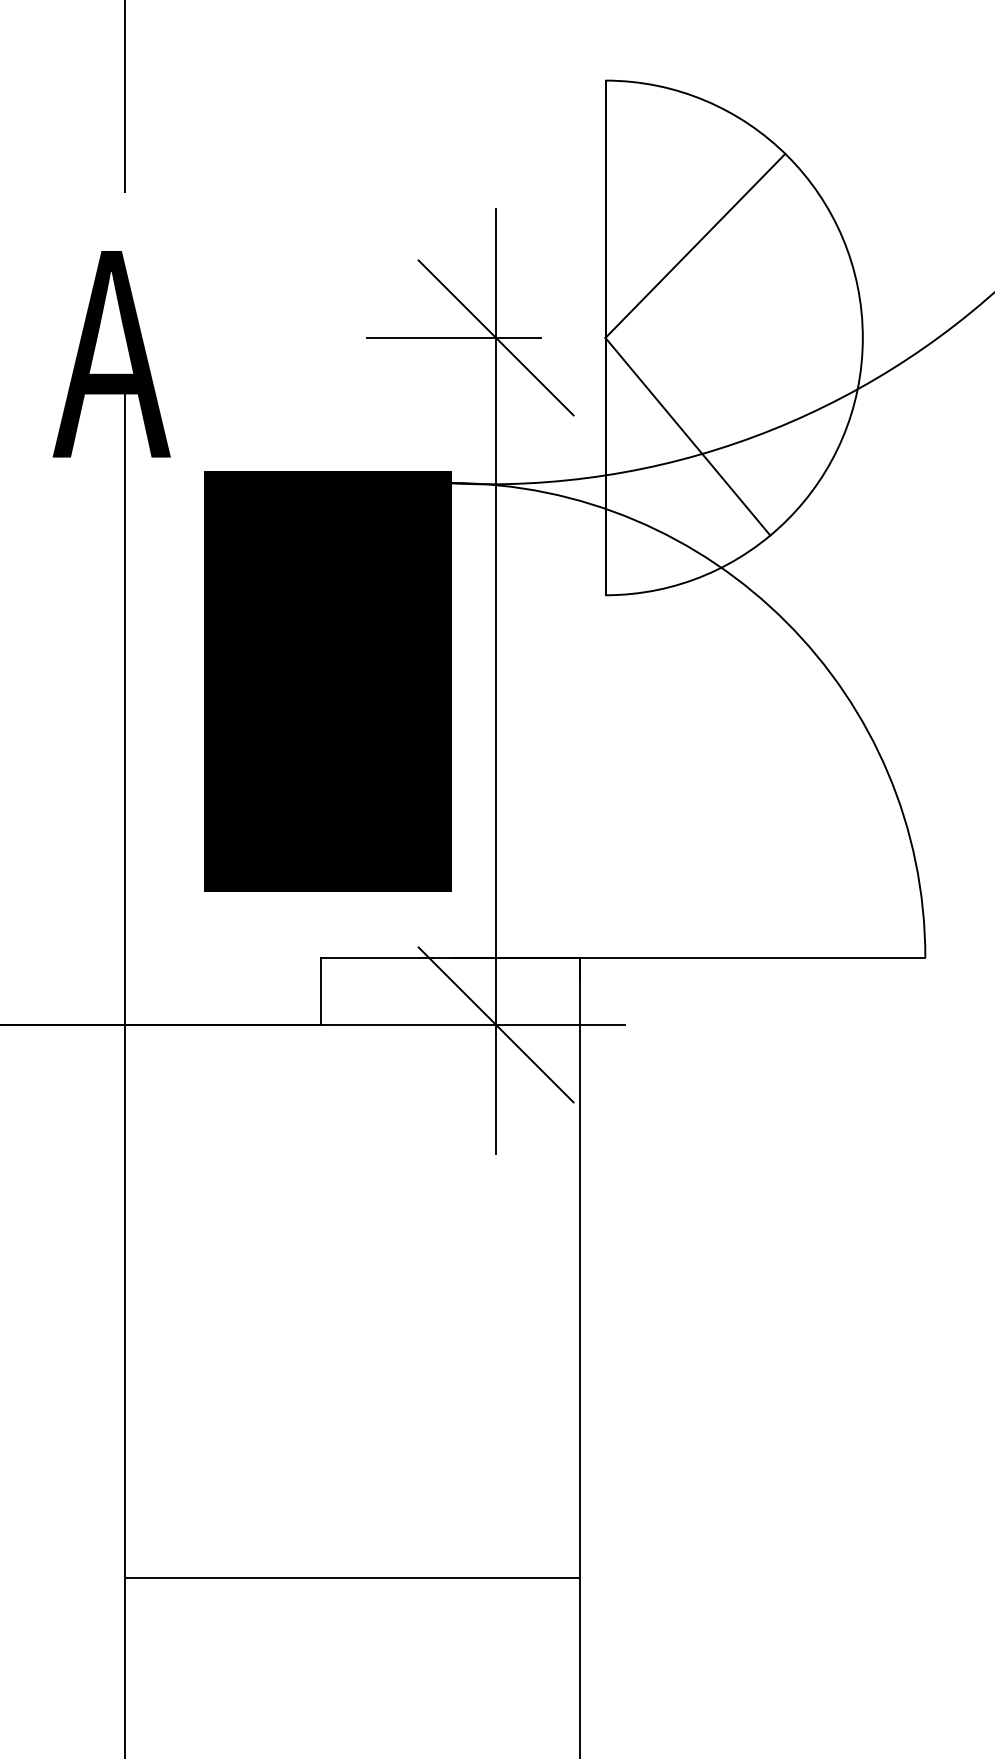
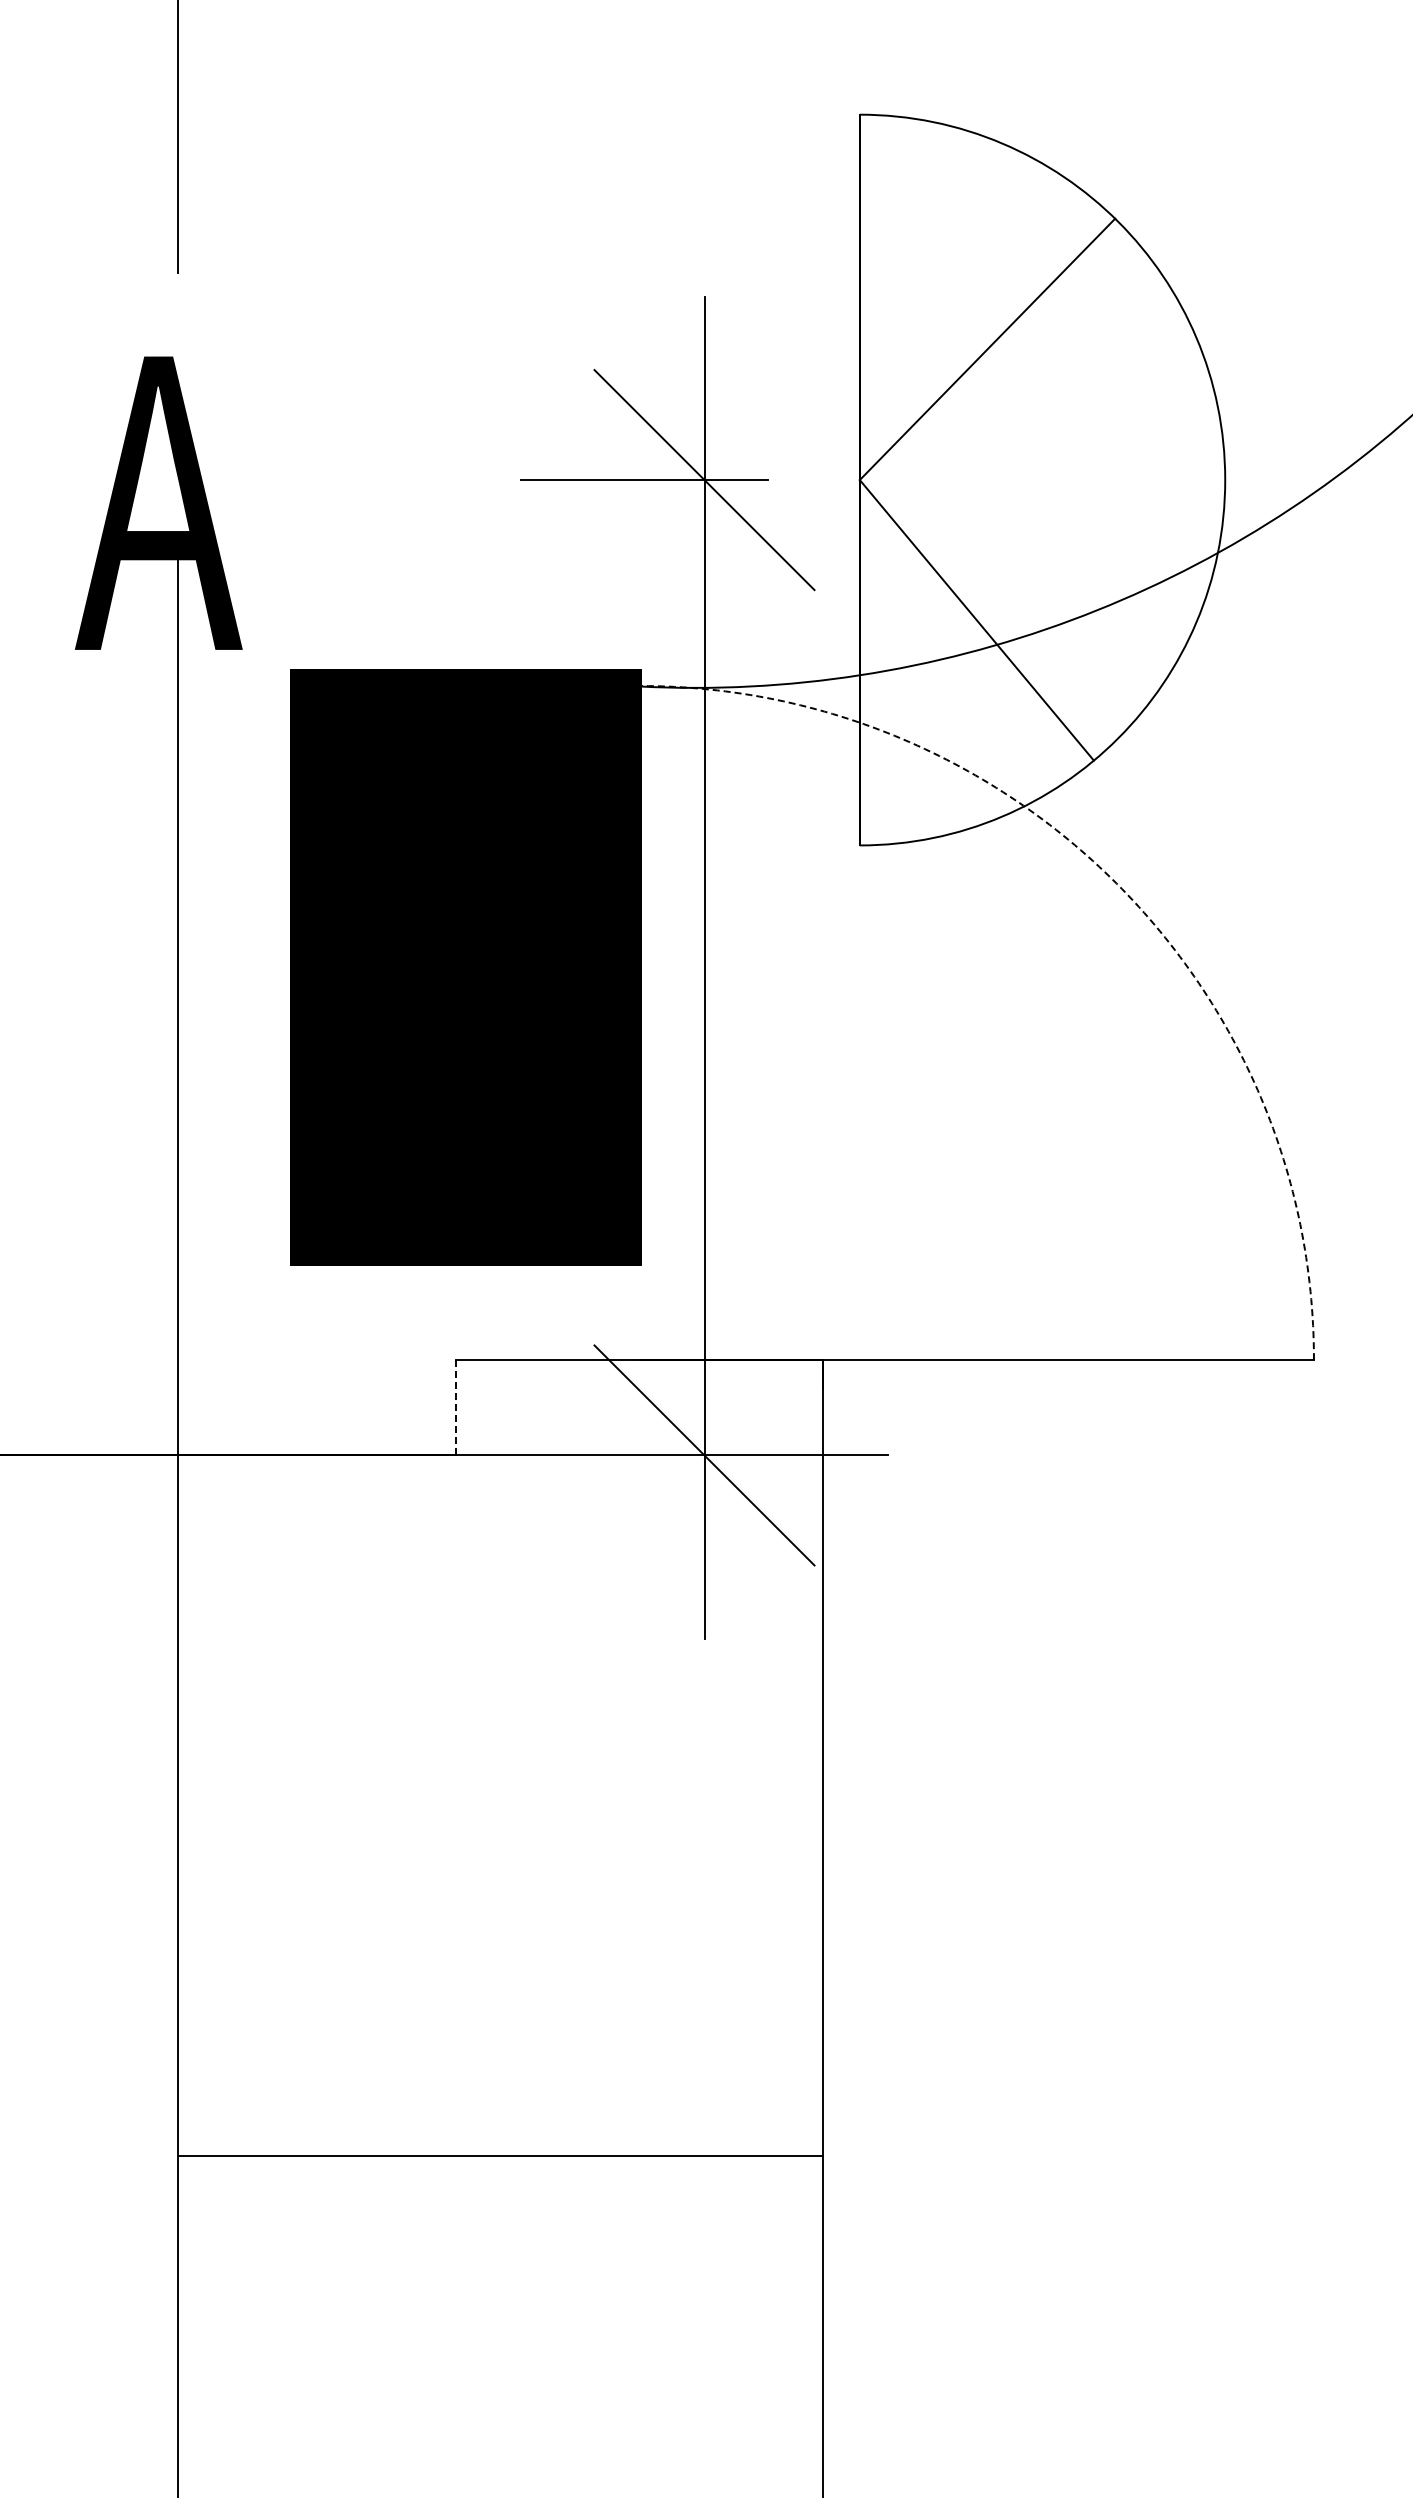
arc: (786, 622) -> (1116, 883), solid -> dashed
line: (321, 991) -> (456, 1407), solid -> dashed
line: (352, 1577) -> (500, 2156), moved

